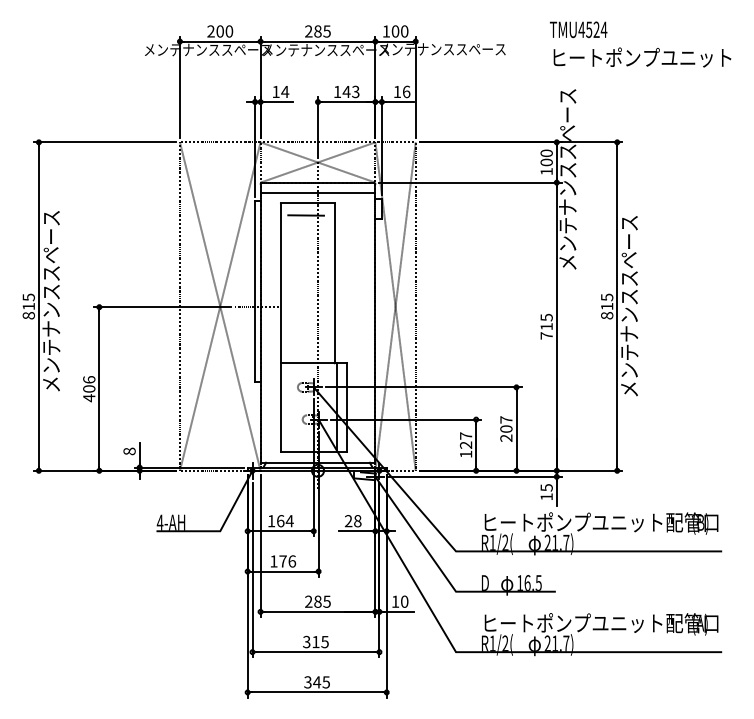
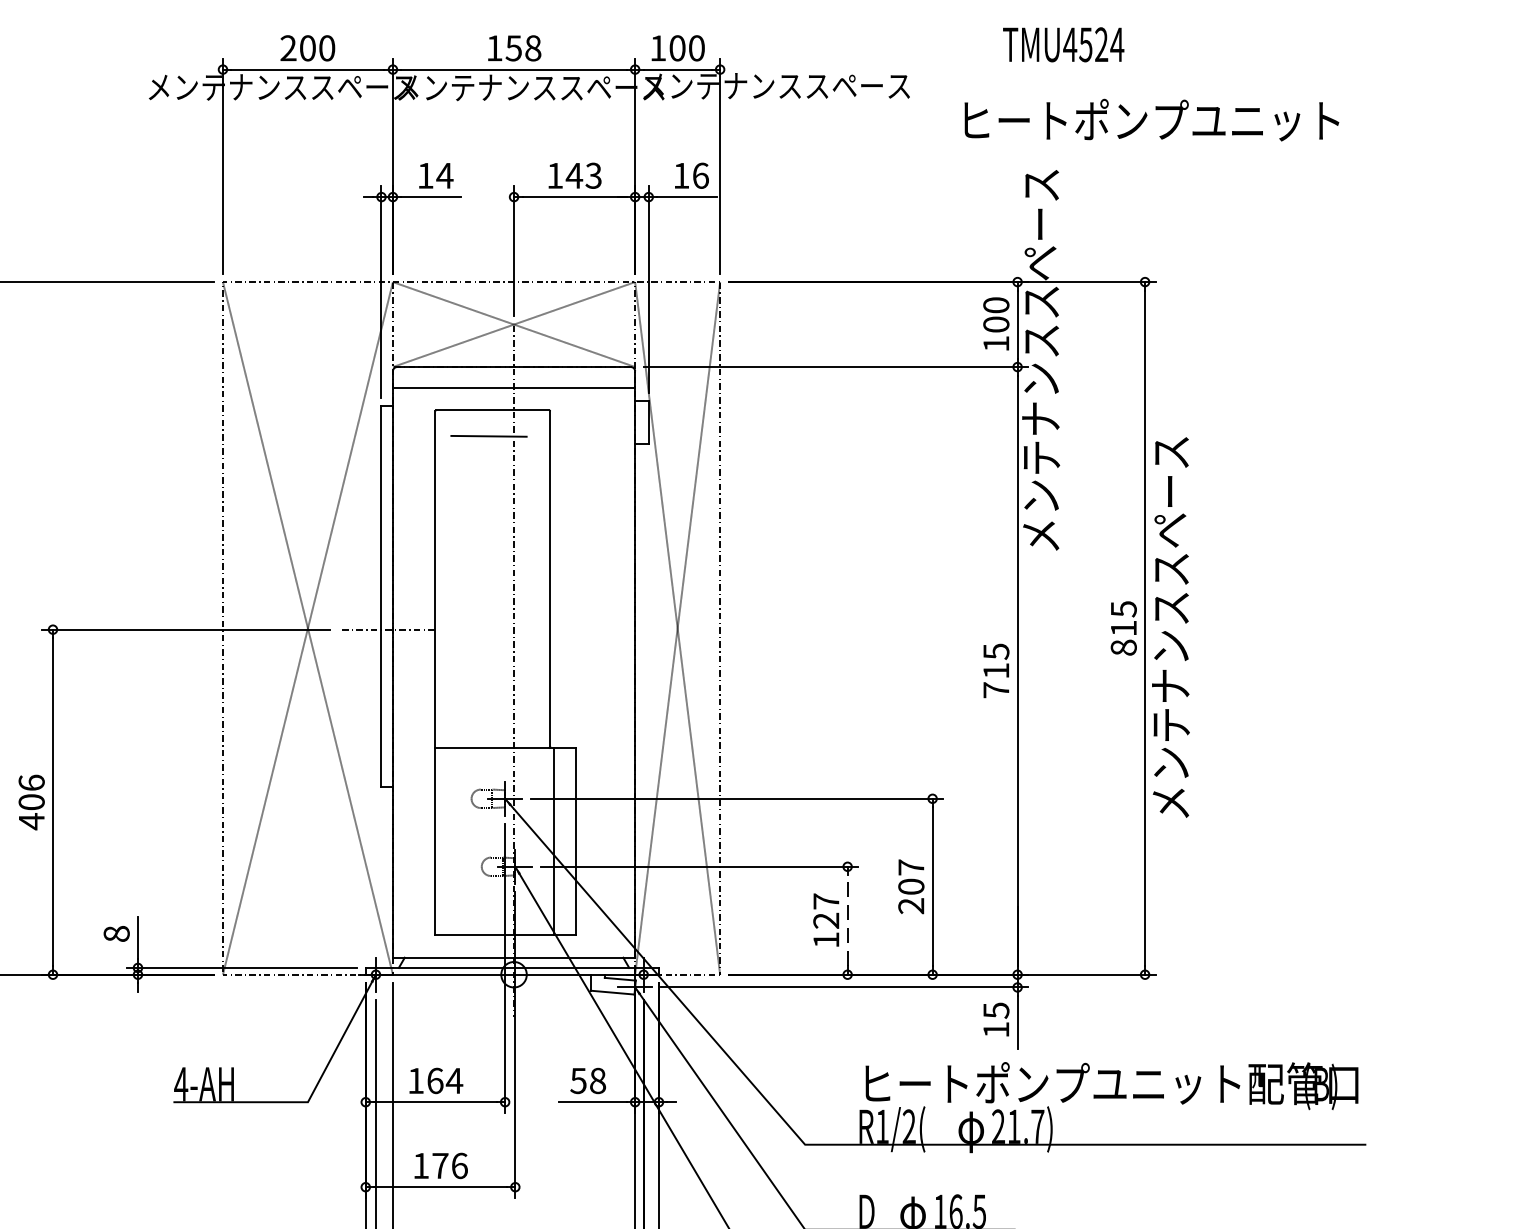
text: (317, 31) -> (512, 48), 285 -> 158
text: (642, 57) -> (1151, 120), moved
line: (476, 445) -> (848, 921), solid -> dashed
text: (348, 521) -> (578, 1081), 28 -> 58

